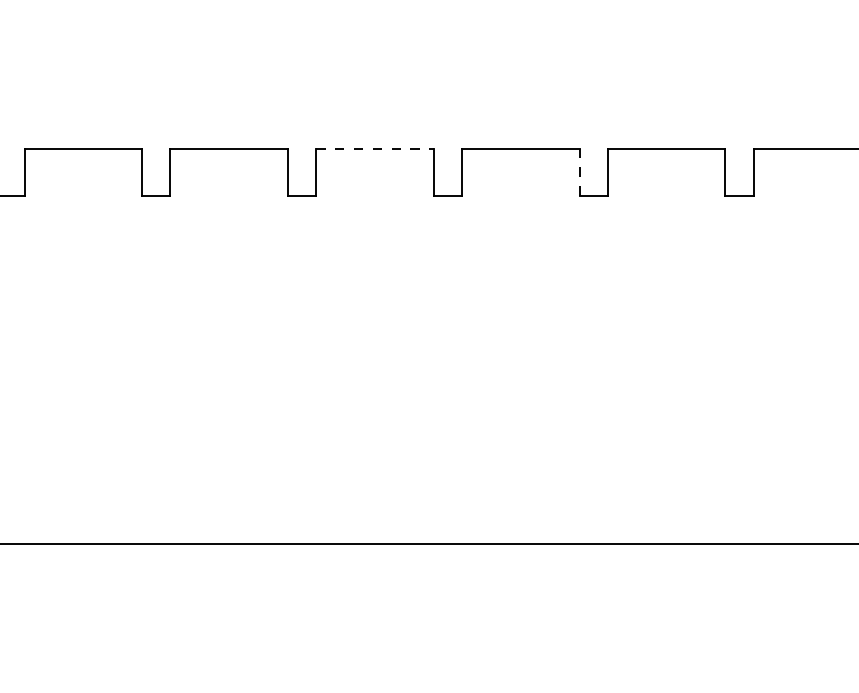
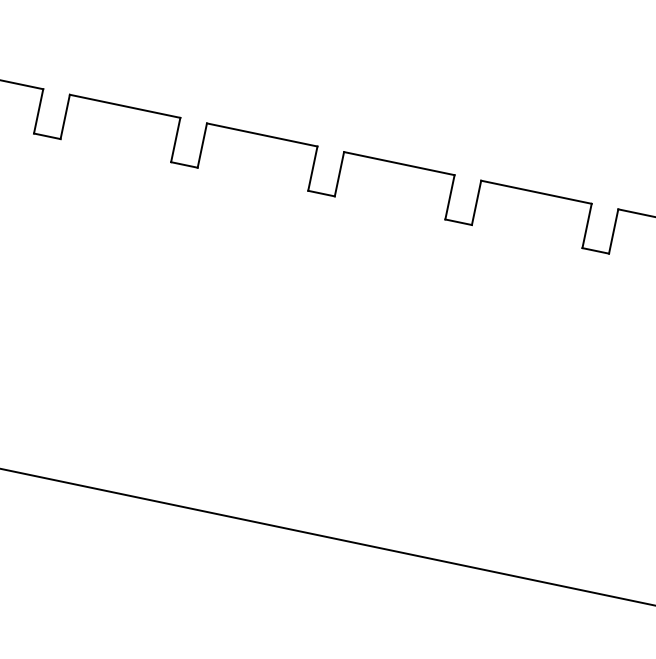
line: (374, 148) -> (398, 163), dashed -> solid
line: (579, 172) -> (586, 226), dashed -> solid

